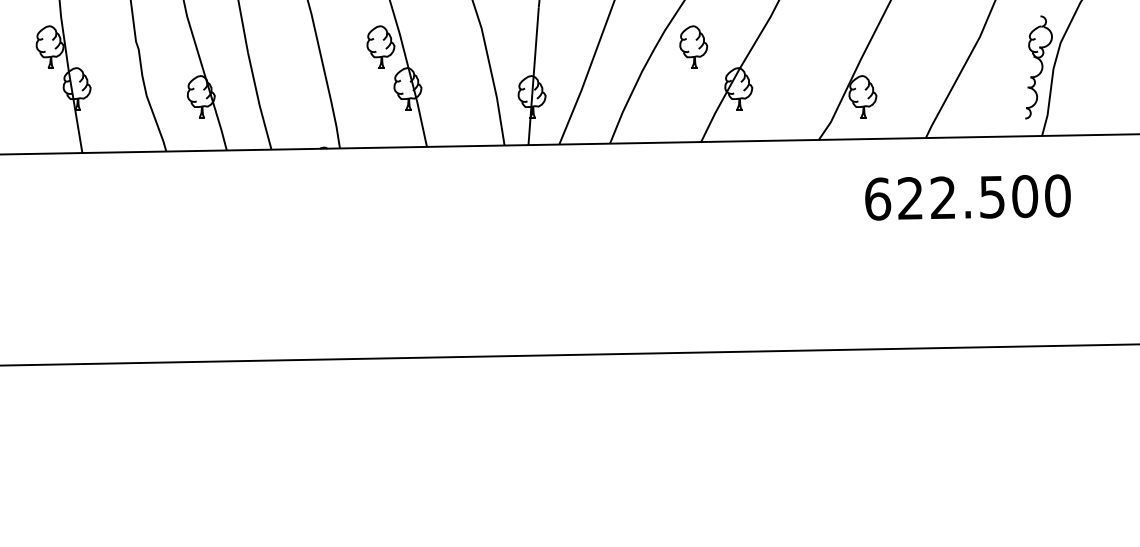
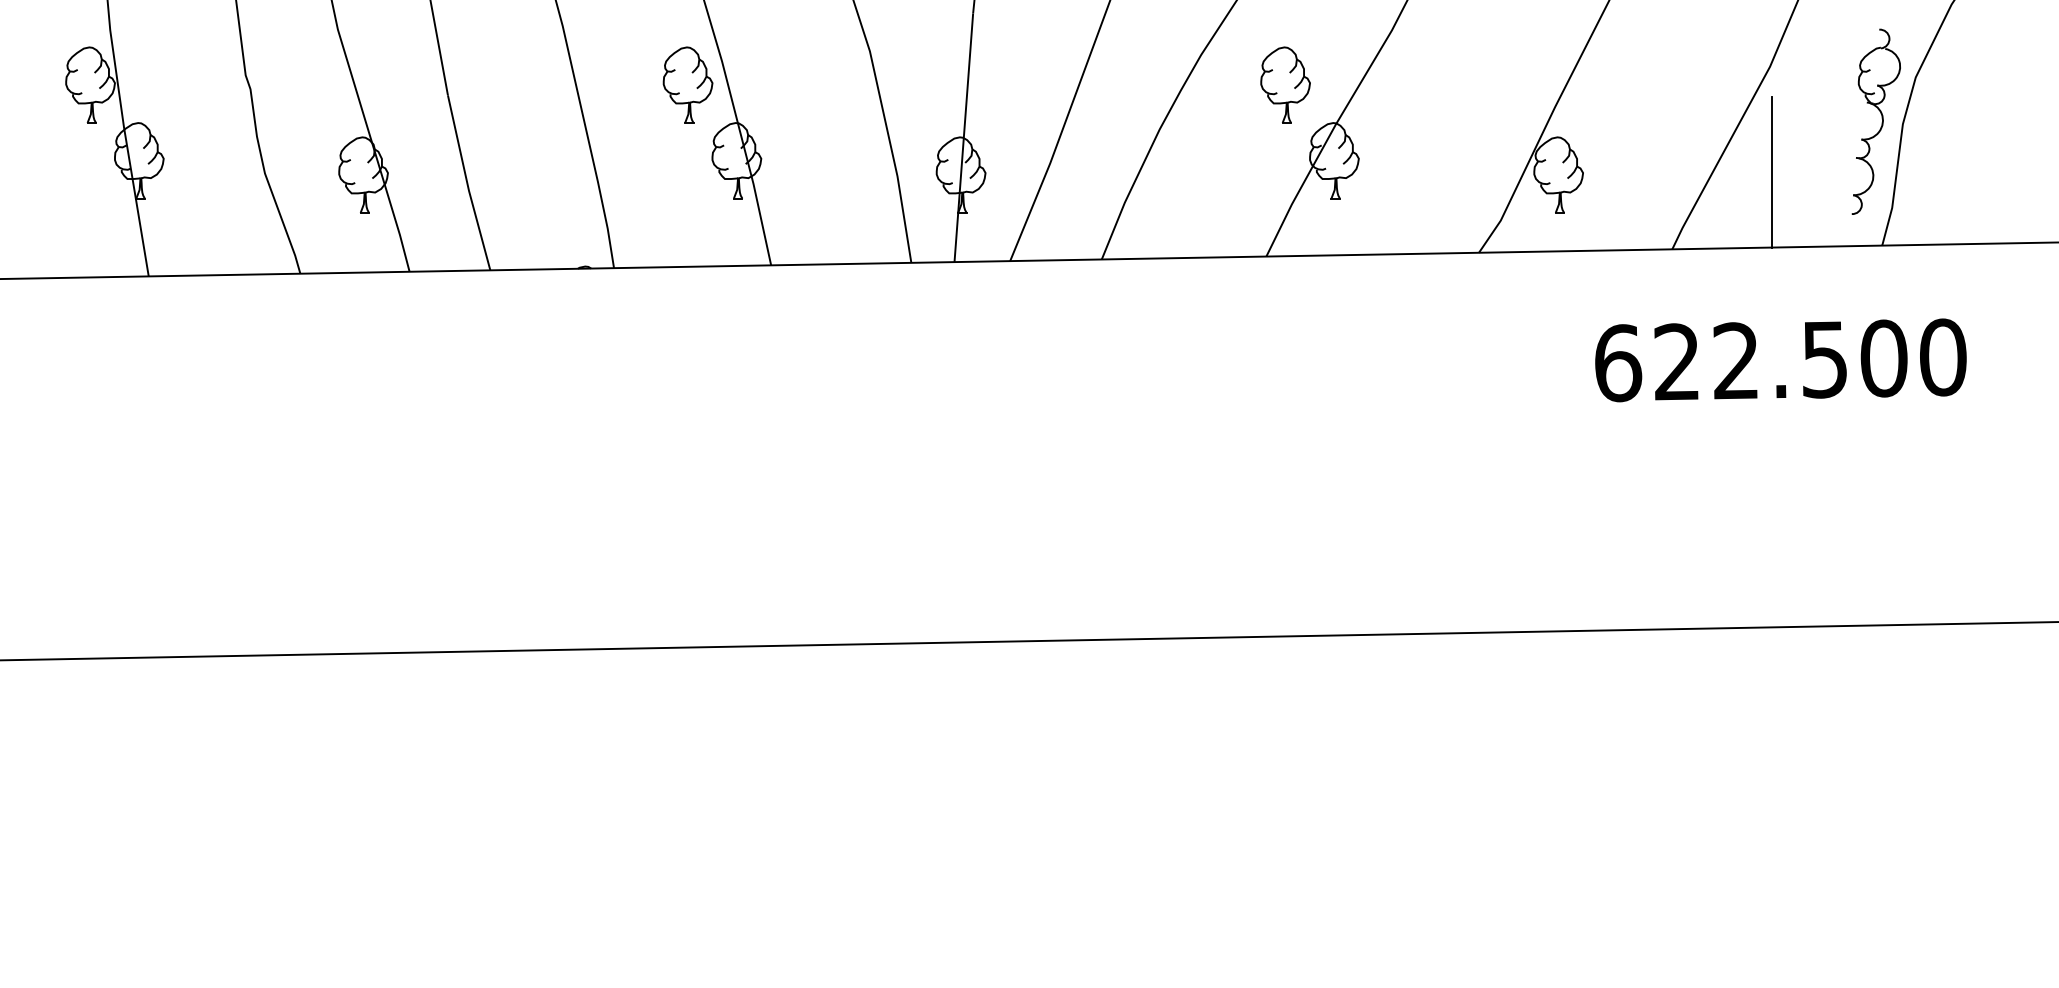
part: (693, 46) -> (1285, 83), moved
line: (980, 95) -> (1770, 172), added
text: (967, 197) -> (1780, 360), moved

